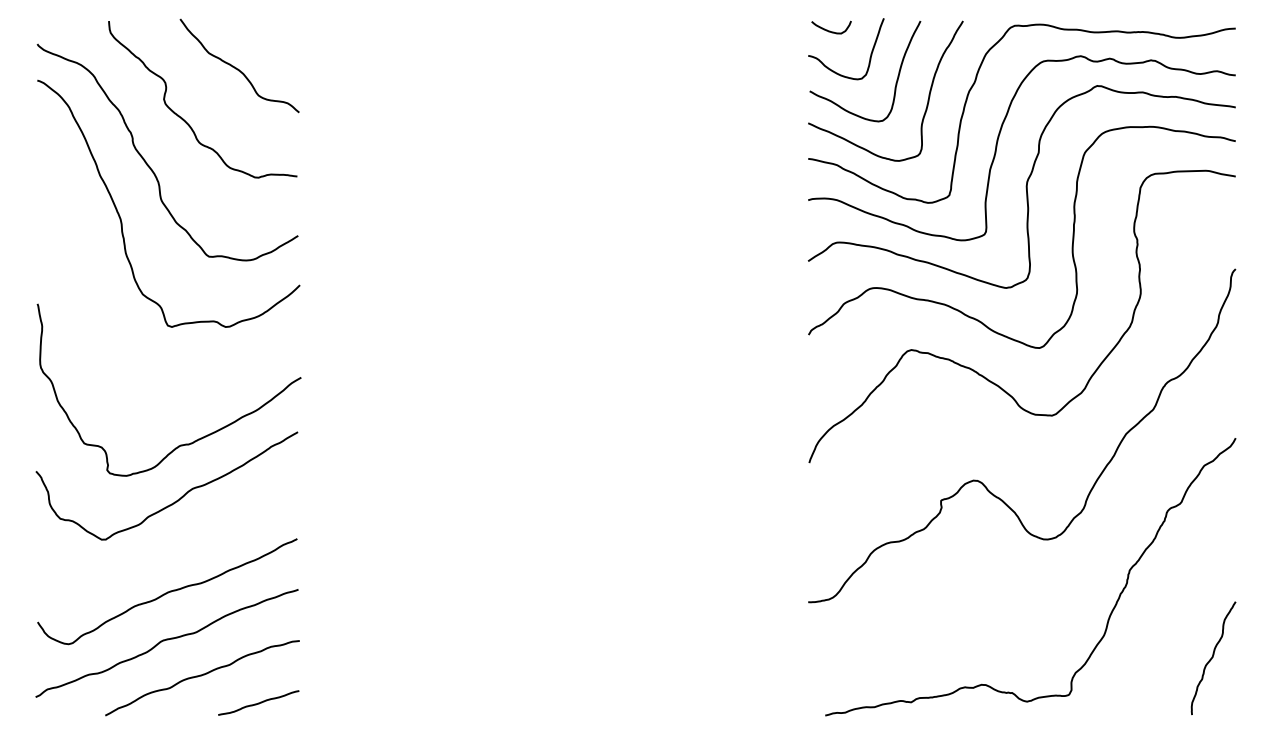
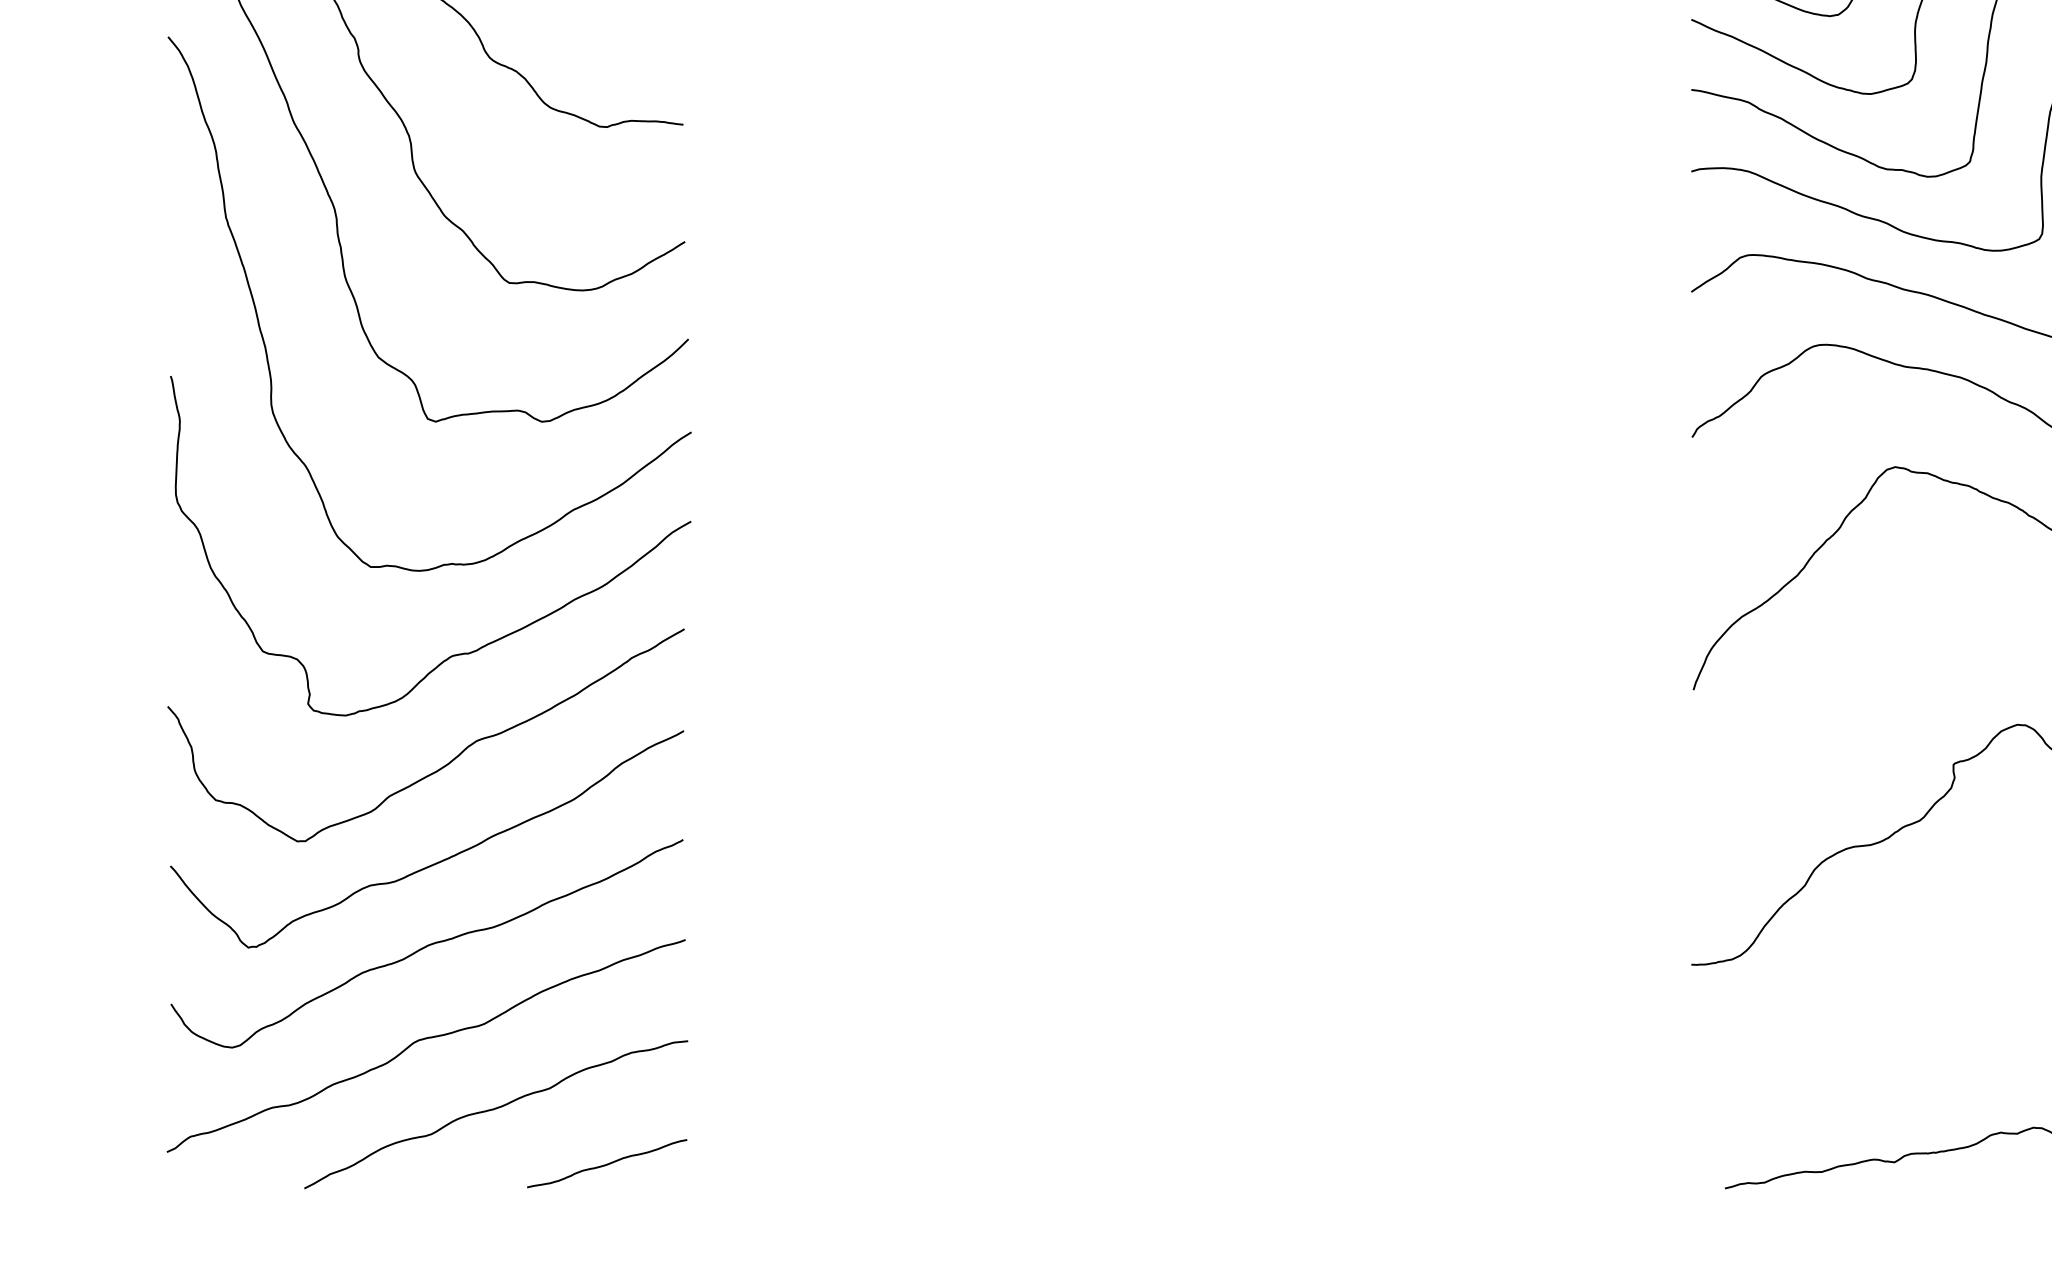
curve: (86, 288) -> (267, 345), added
curve: (172, 549) -> (436, 860), added

